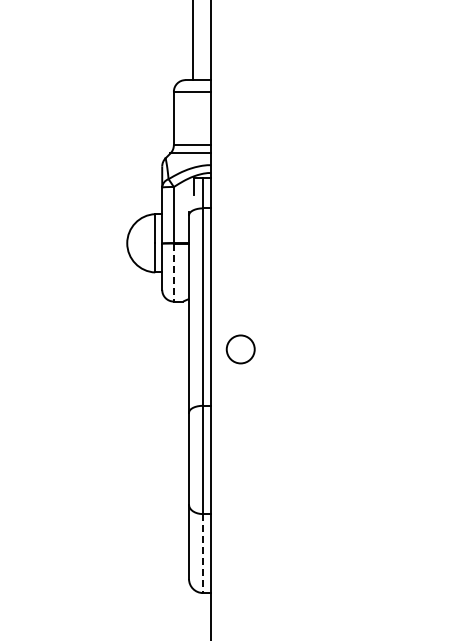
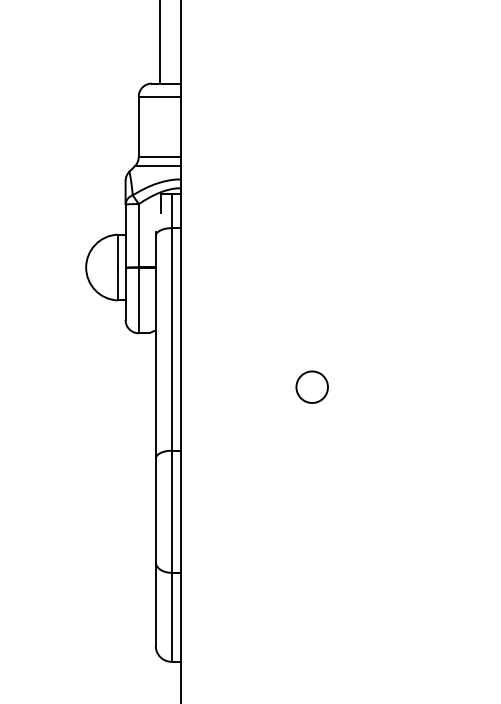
line: (173, 273) -> (138, 301), dashed -> solid
circle: (240, 349) -> (311, 387), moved
line: (203, 554) -> (172, 618), dashed -> solid

